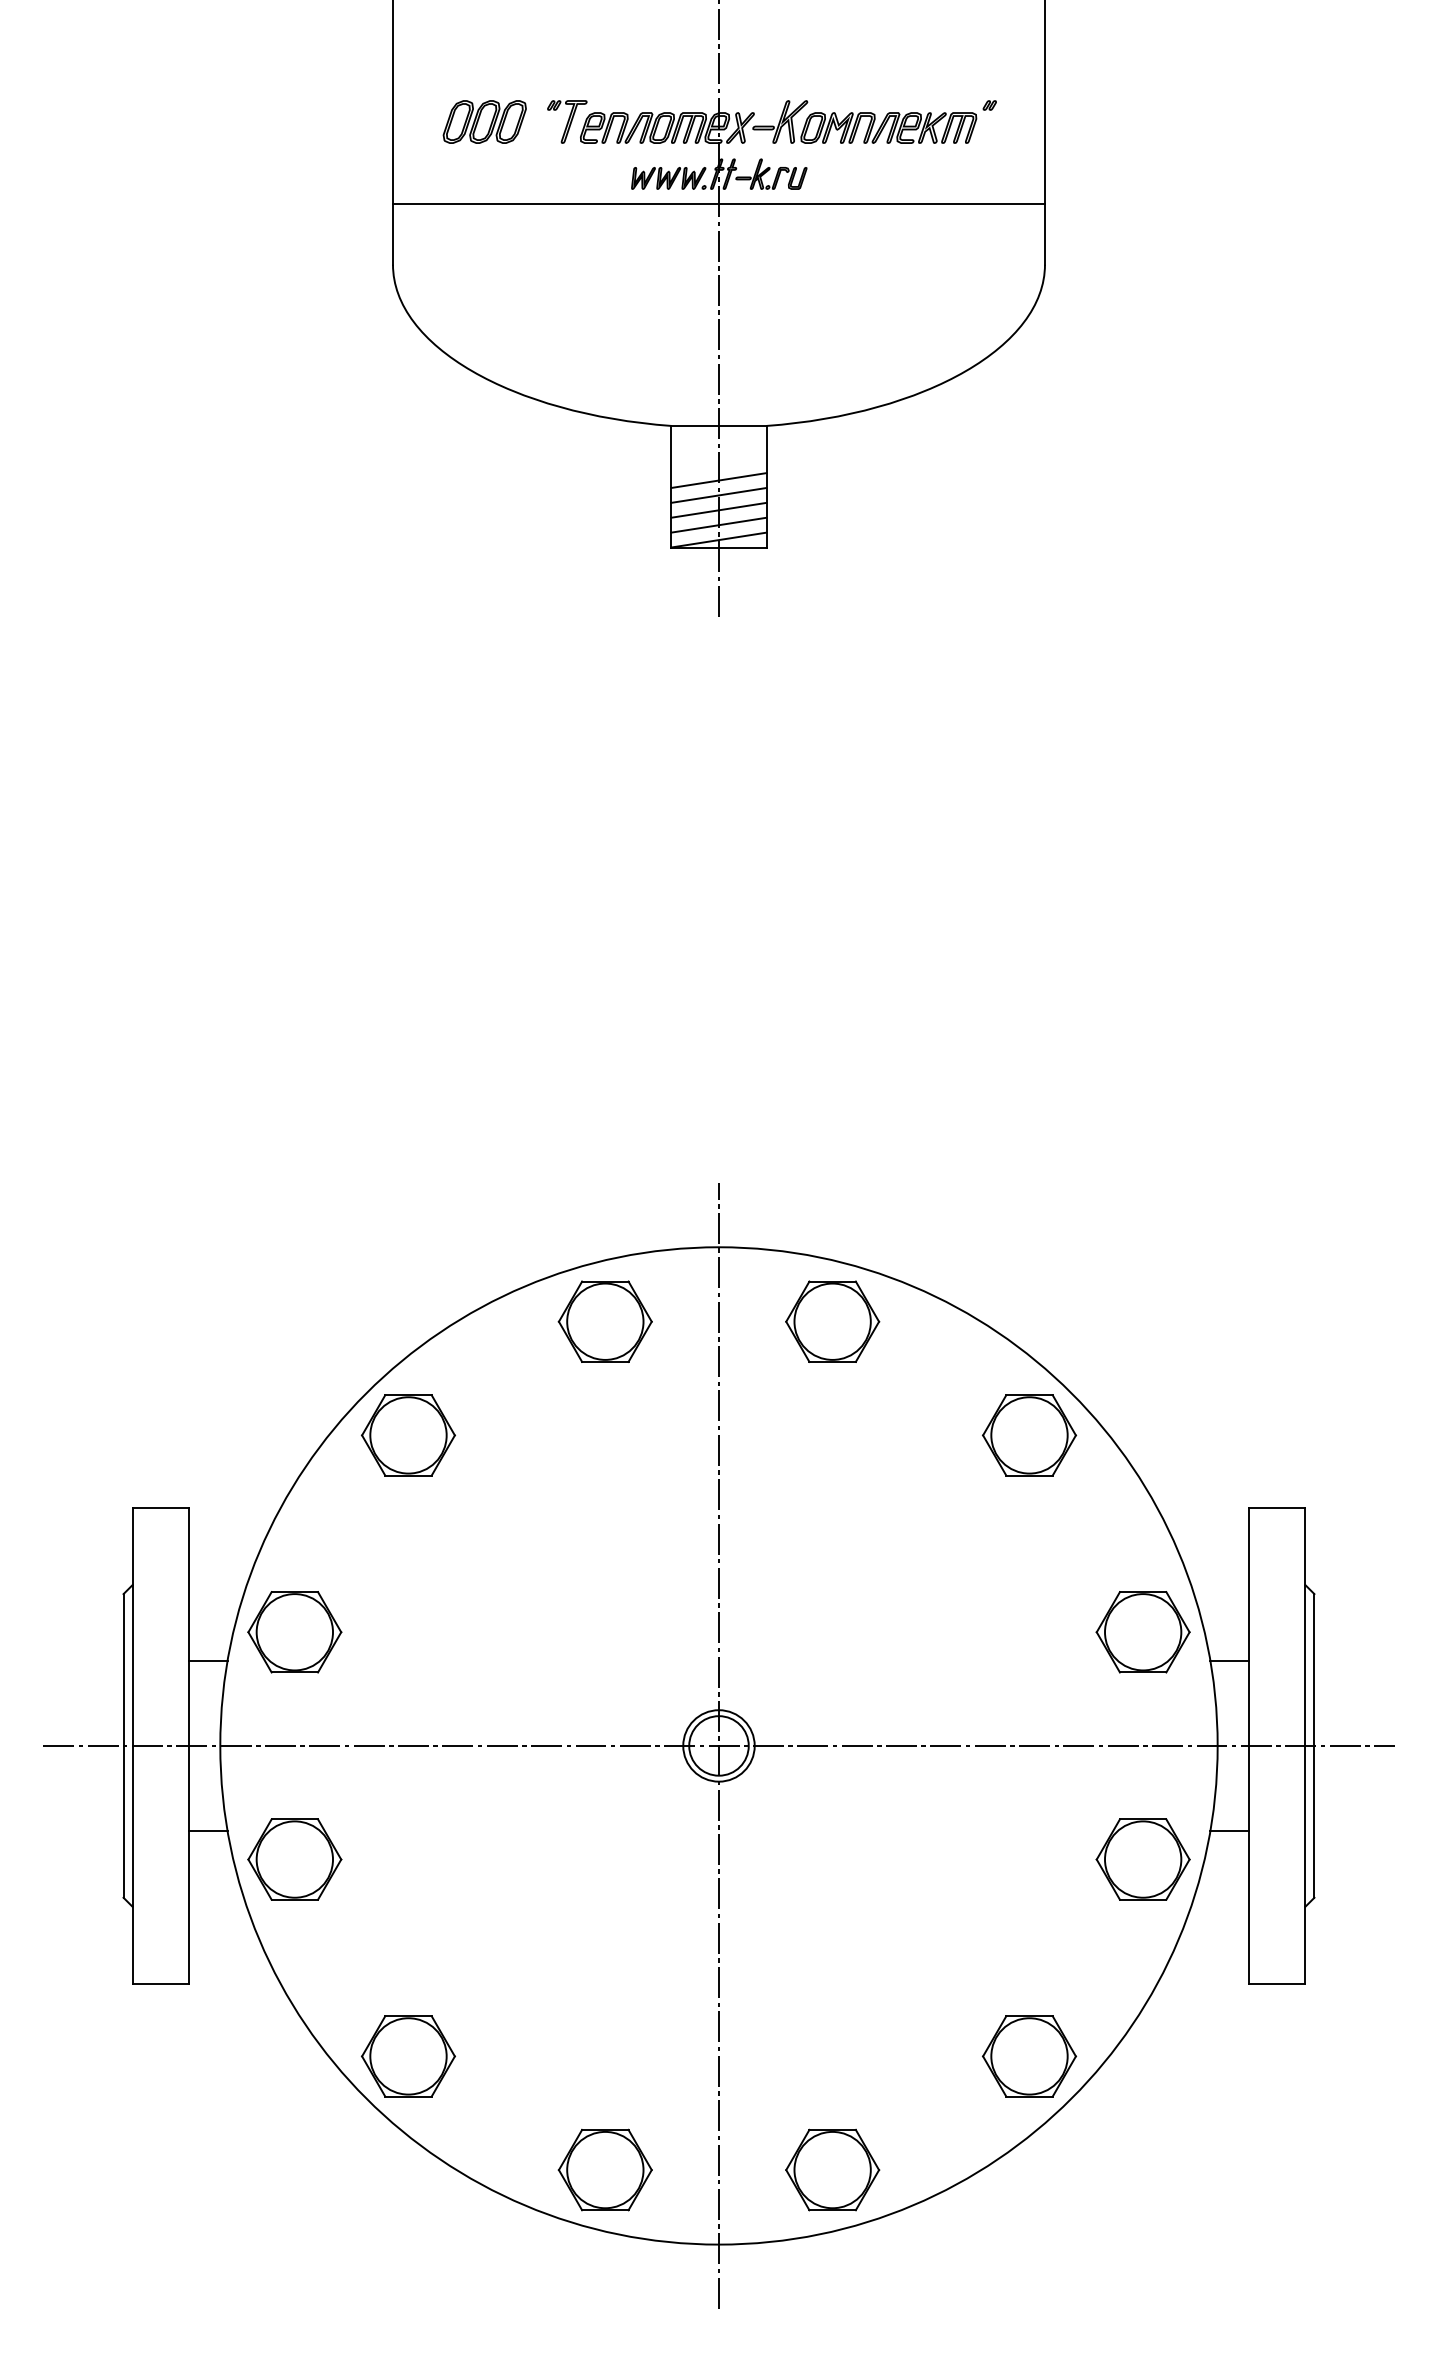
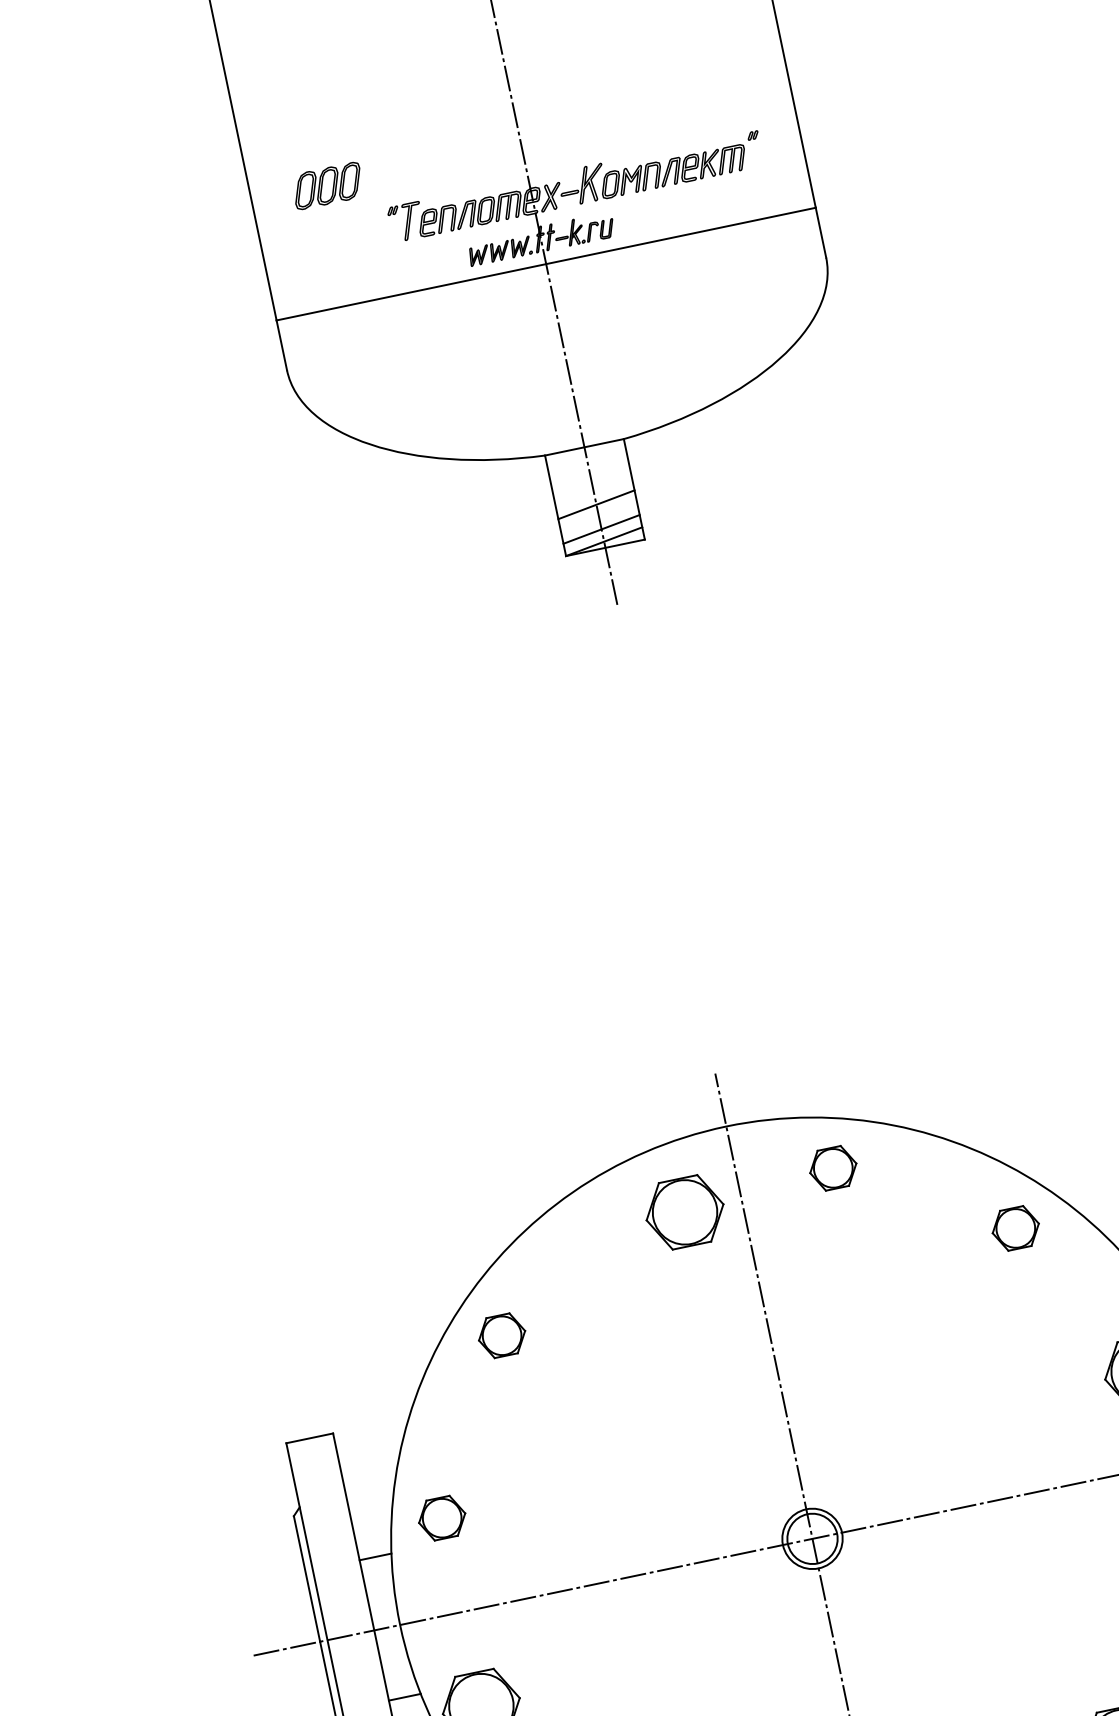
part: (484, 121) -> (327, 185), moved
line: (718, 480) -> (593, 492), removed
line: (718, 509) -> (598, 516), removed
part: (604, 1321) -> (684, 1212), moved
part: (832, 1321) -> (833, 1168), size x0.6
part: (408, 1435) -> (502, 1335), size x0.6
part: (1029, 1435) -> (1015, 1228), size x0.6
part: (294, 1632) -> (441, 1518), size x0.6

